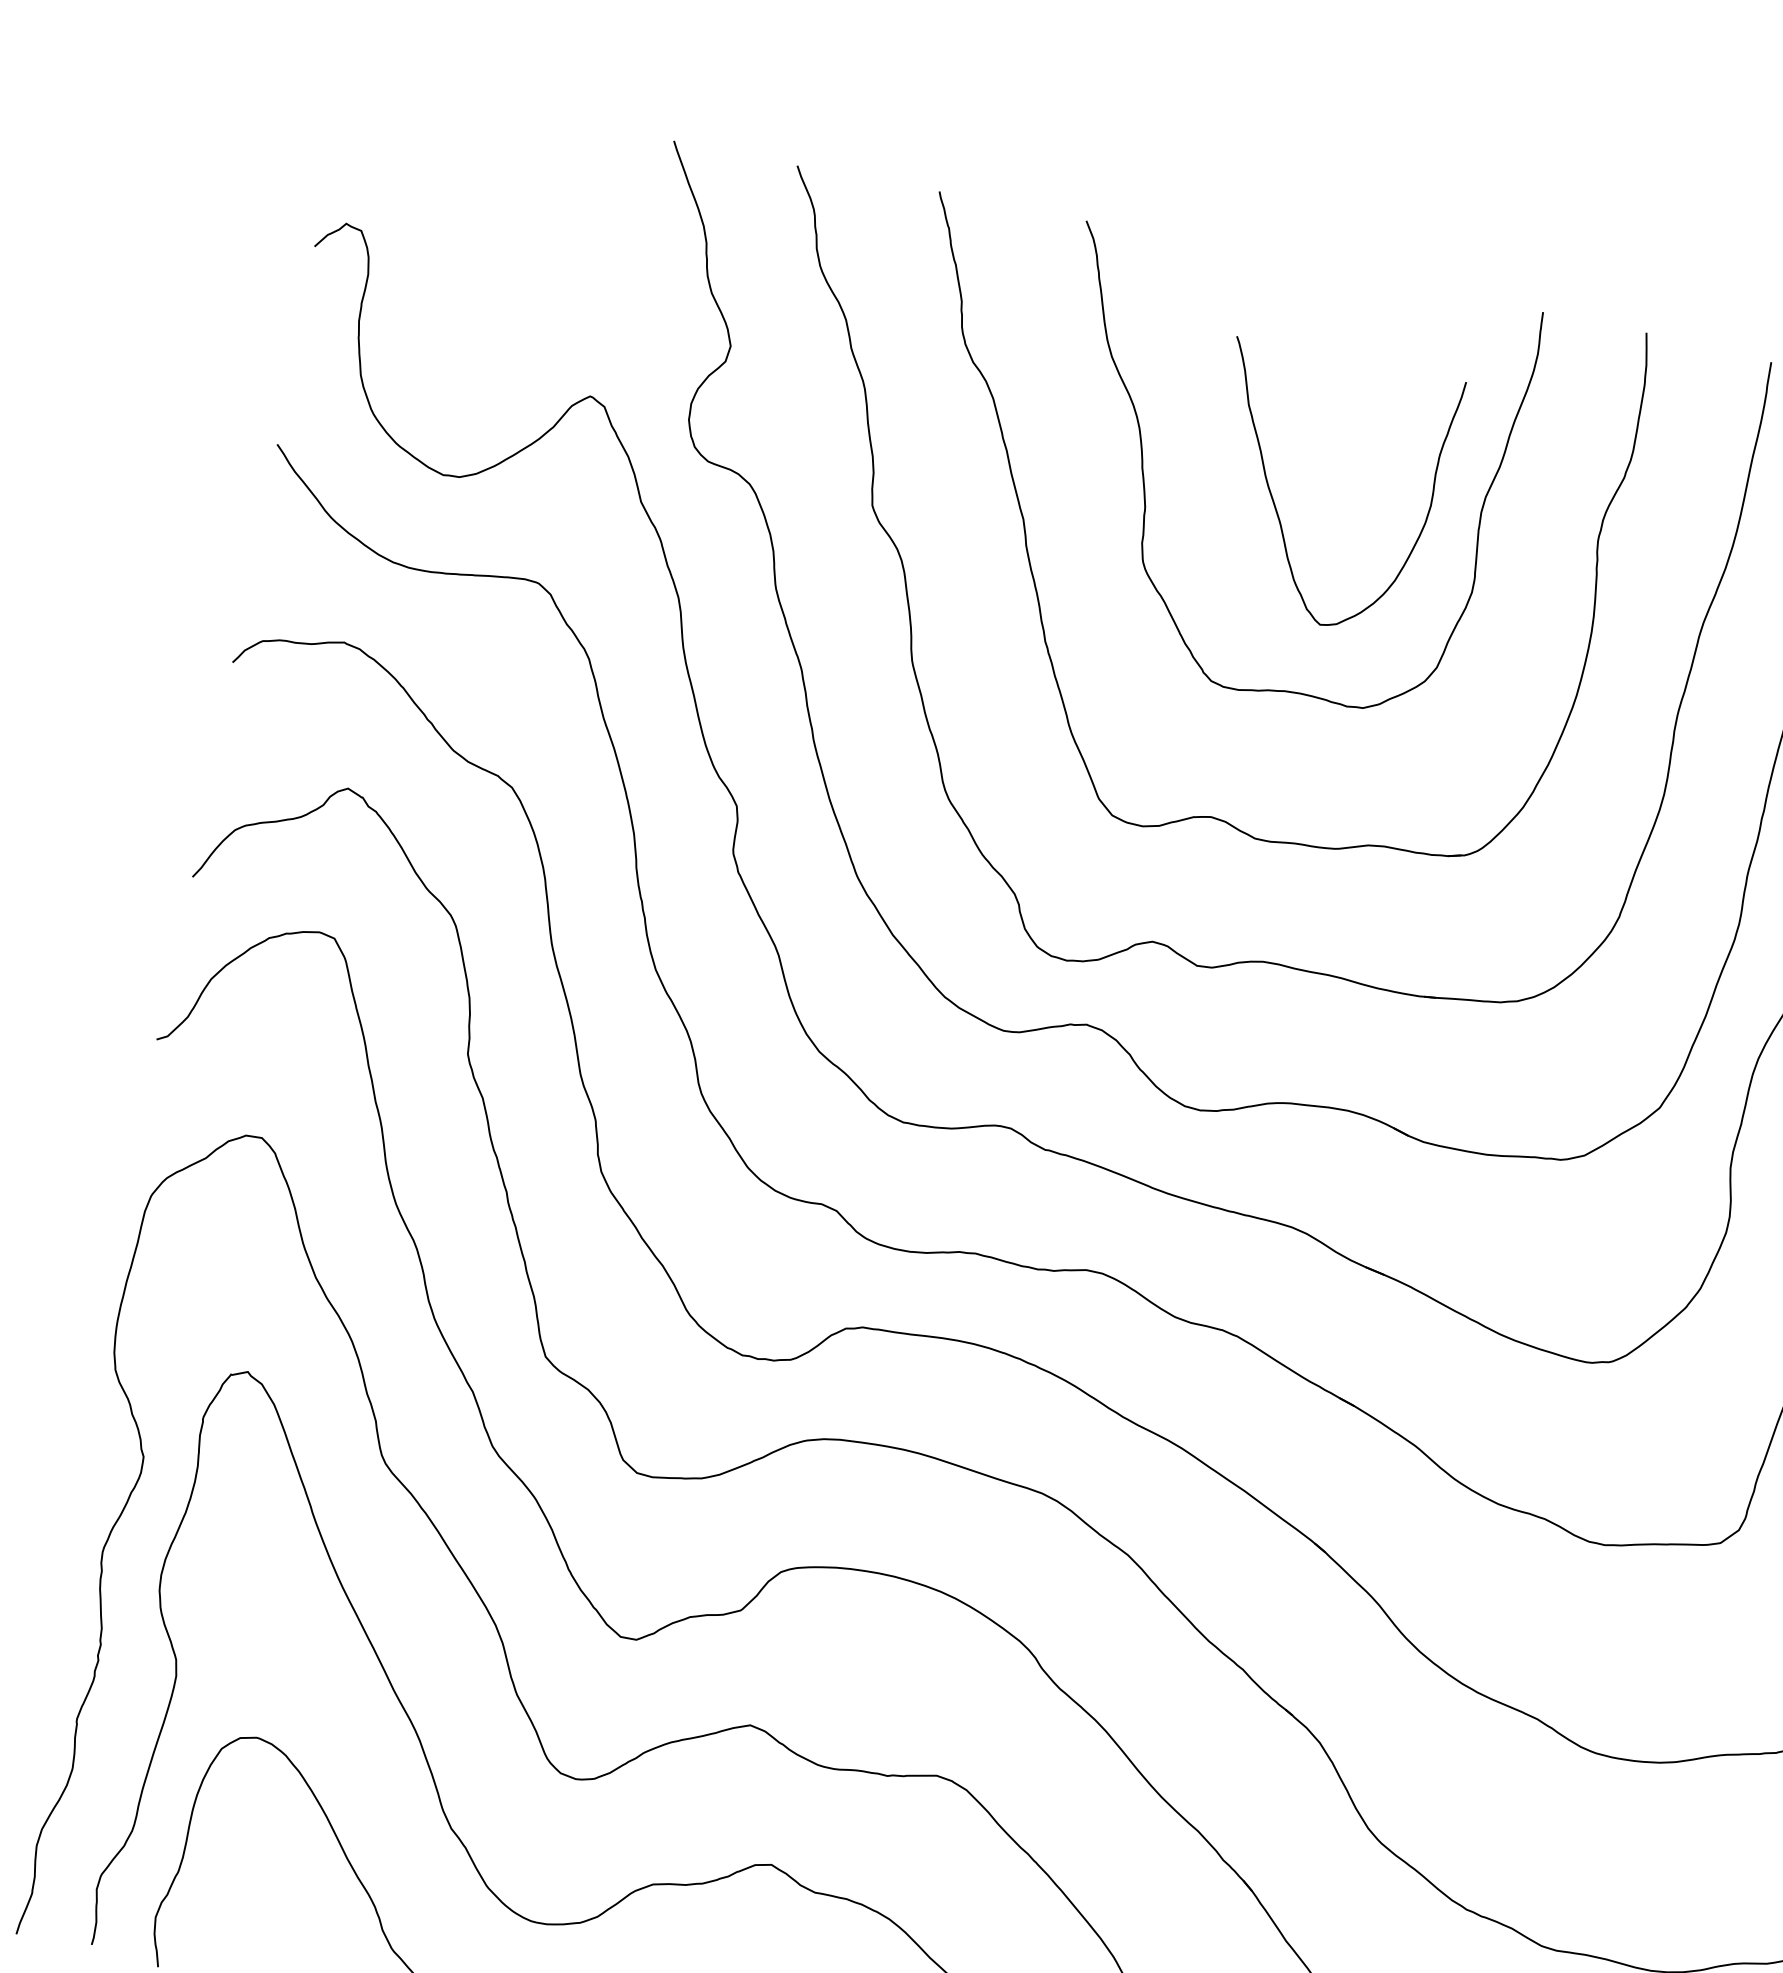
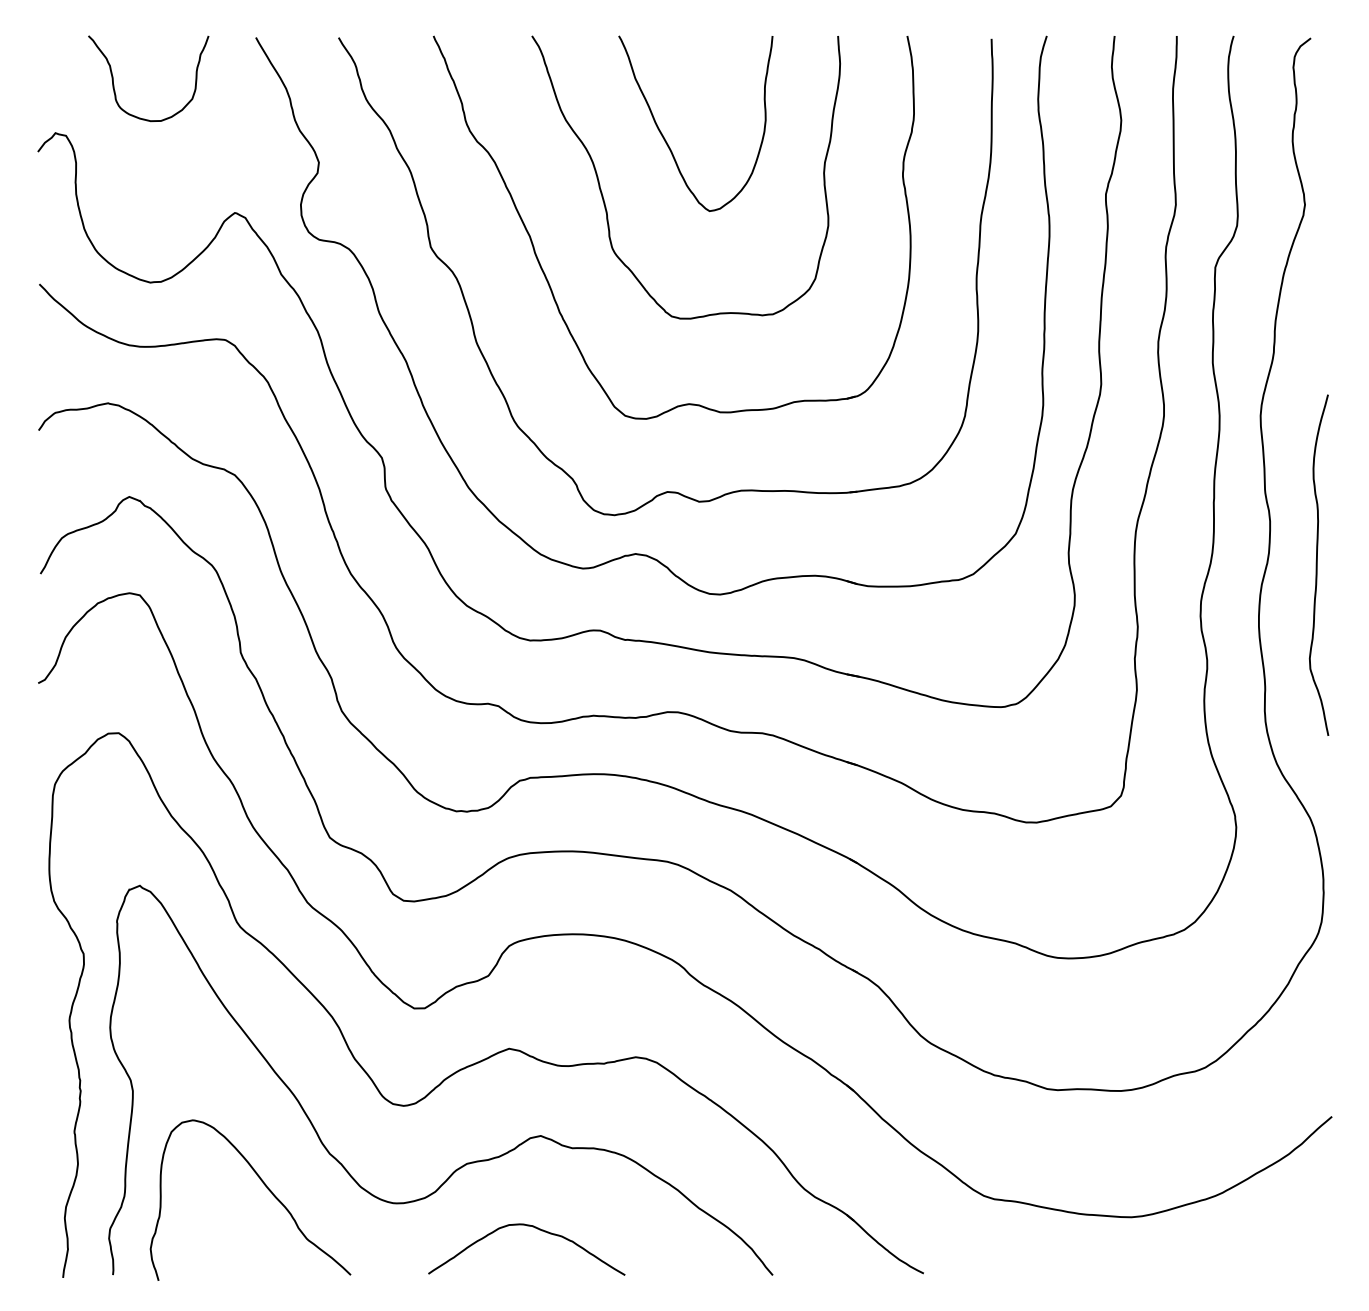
curve: (448, 168) -> (114, 84), added
curve: (1275, 503) -> (665, 138), moved

